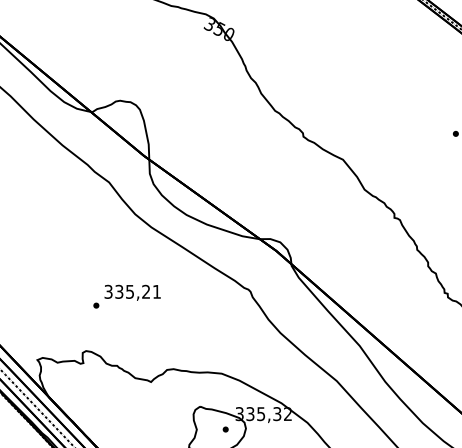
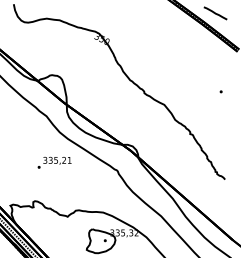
text: (126, 296) -> (54, 162), moved

